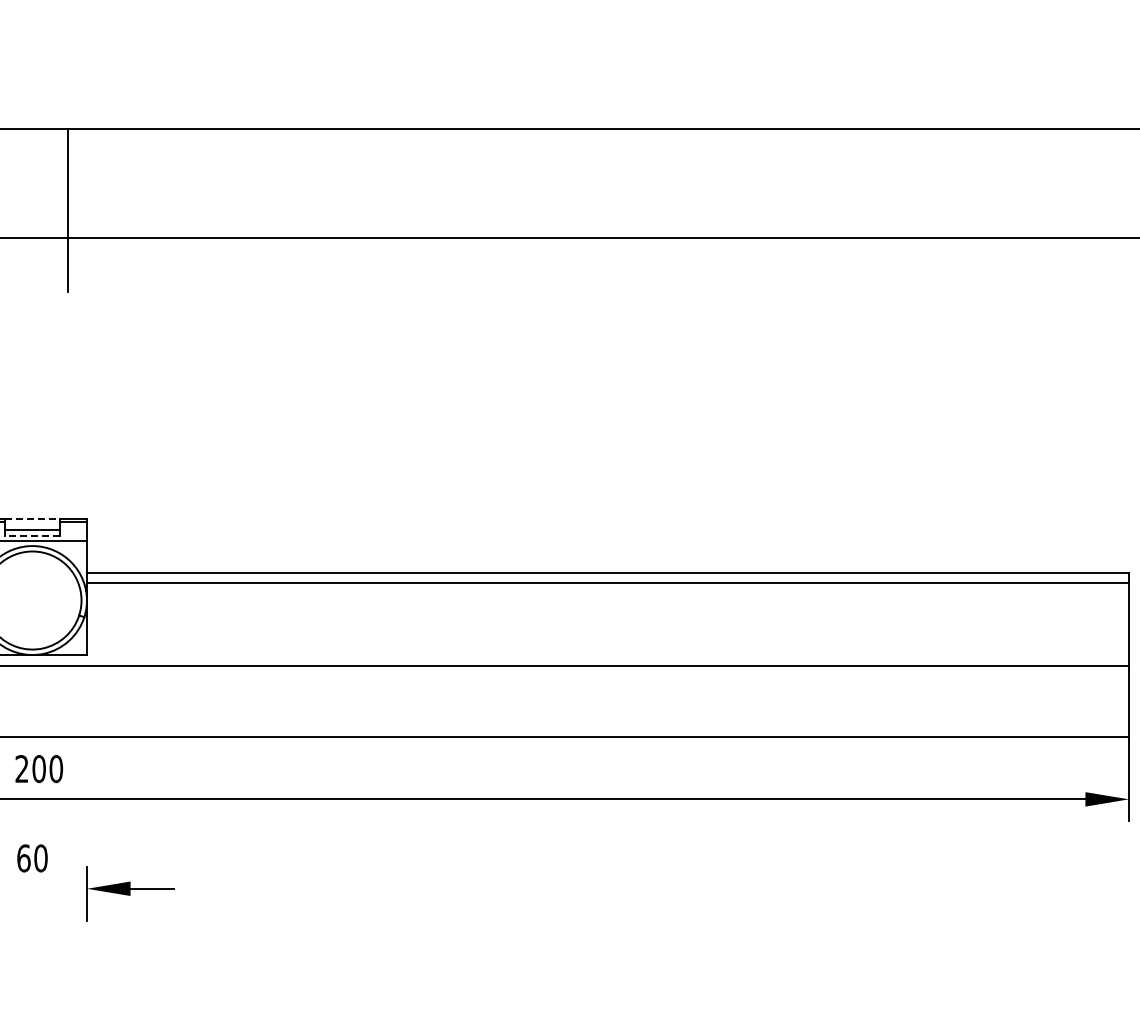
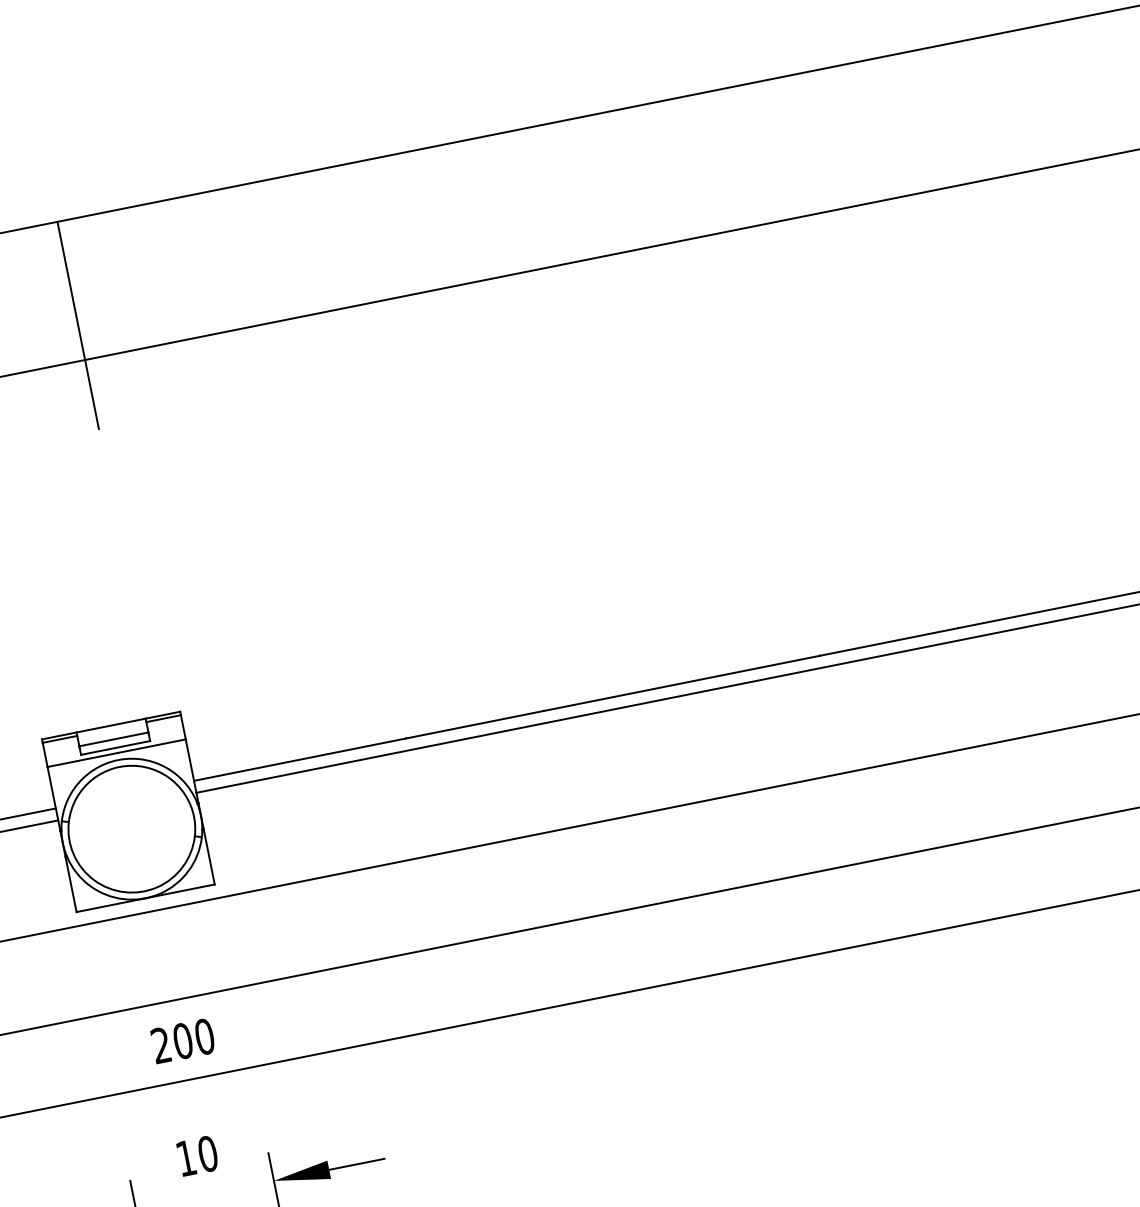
line: (32, 518) -> (111, 725), dashed -> solid
line: (32, 536) -> (115, 747), dashed -> solid
text: (23, 858) -> (185, 1158), 60 -> 10

